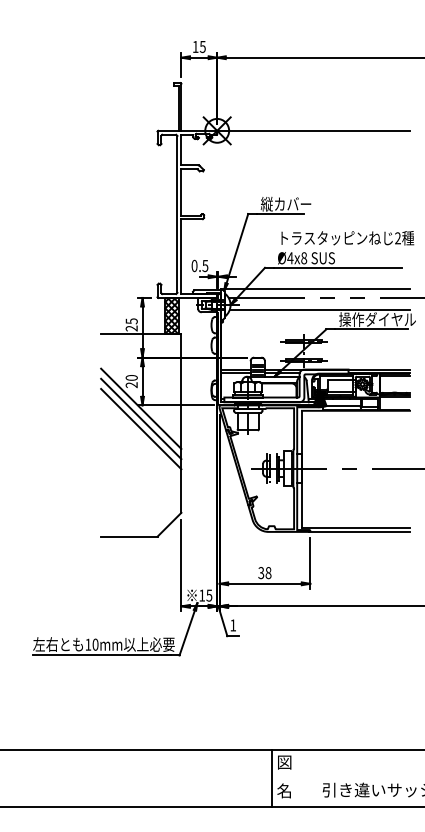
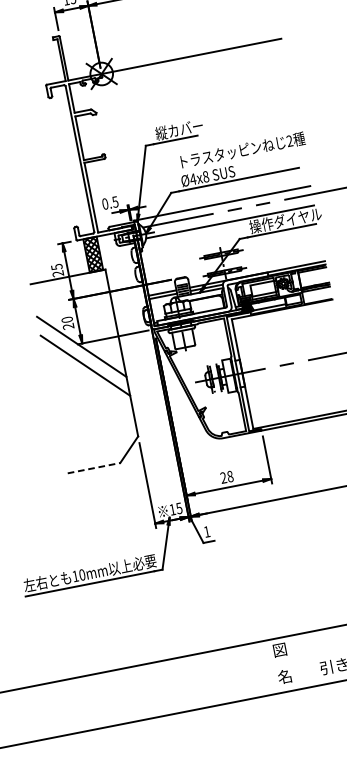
line: (141, 418) -> (83, 355), removed
line: (129, 536) -> (94, 467), solid -> dashed
text: (261, 573) -> (223, 478), 38 -> 28
line: (272, 778) -> (271, 667), removed

